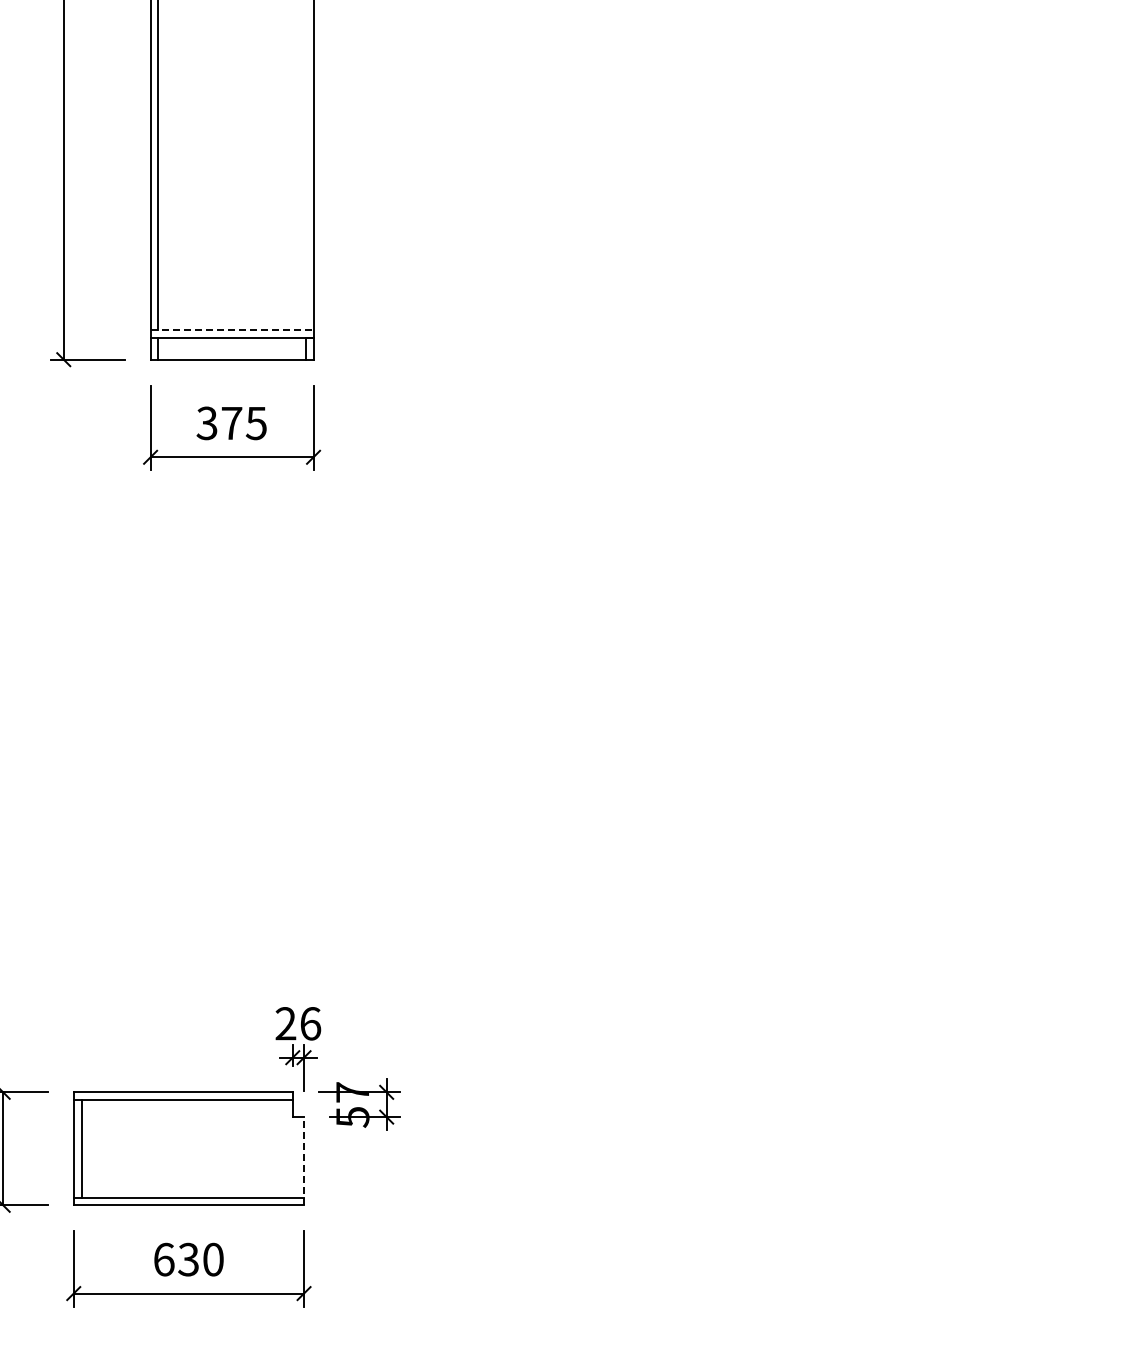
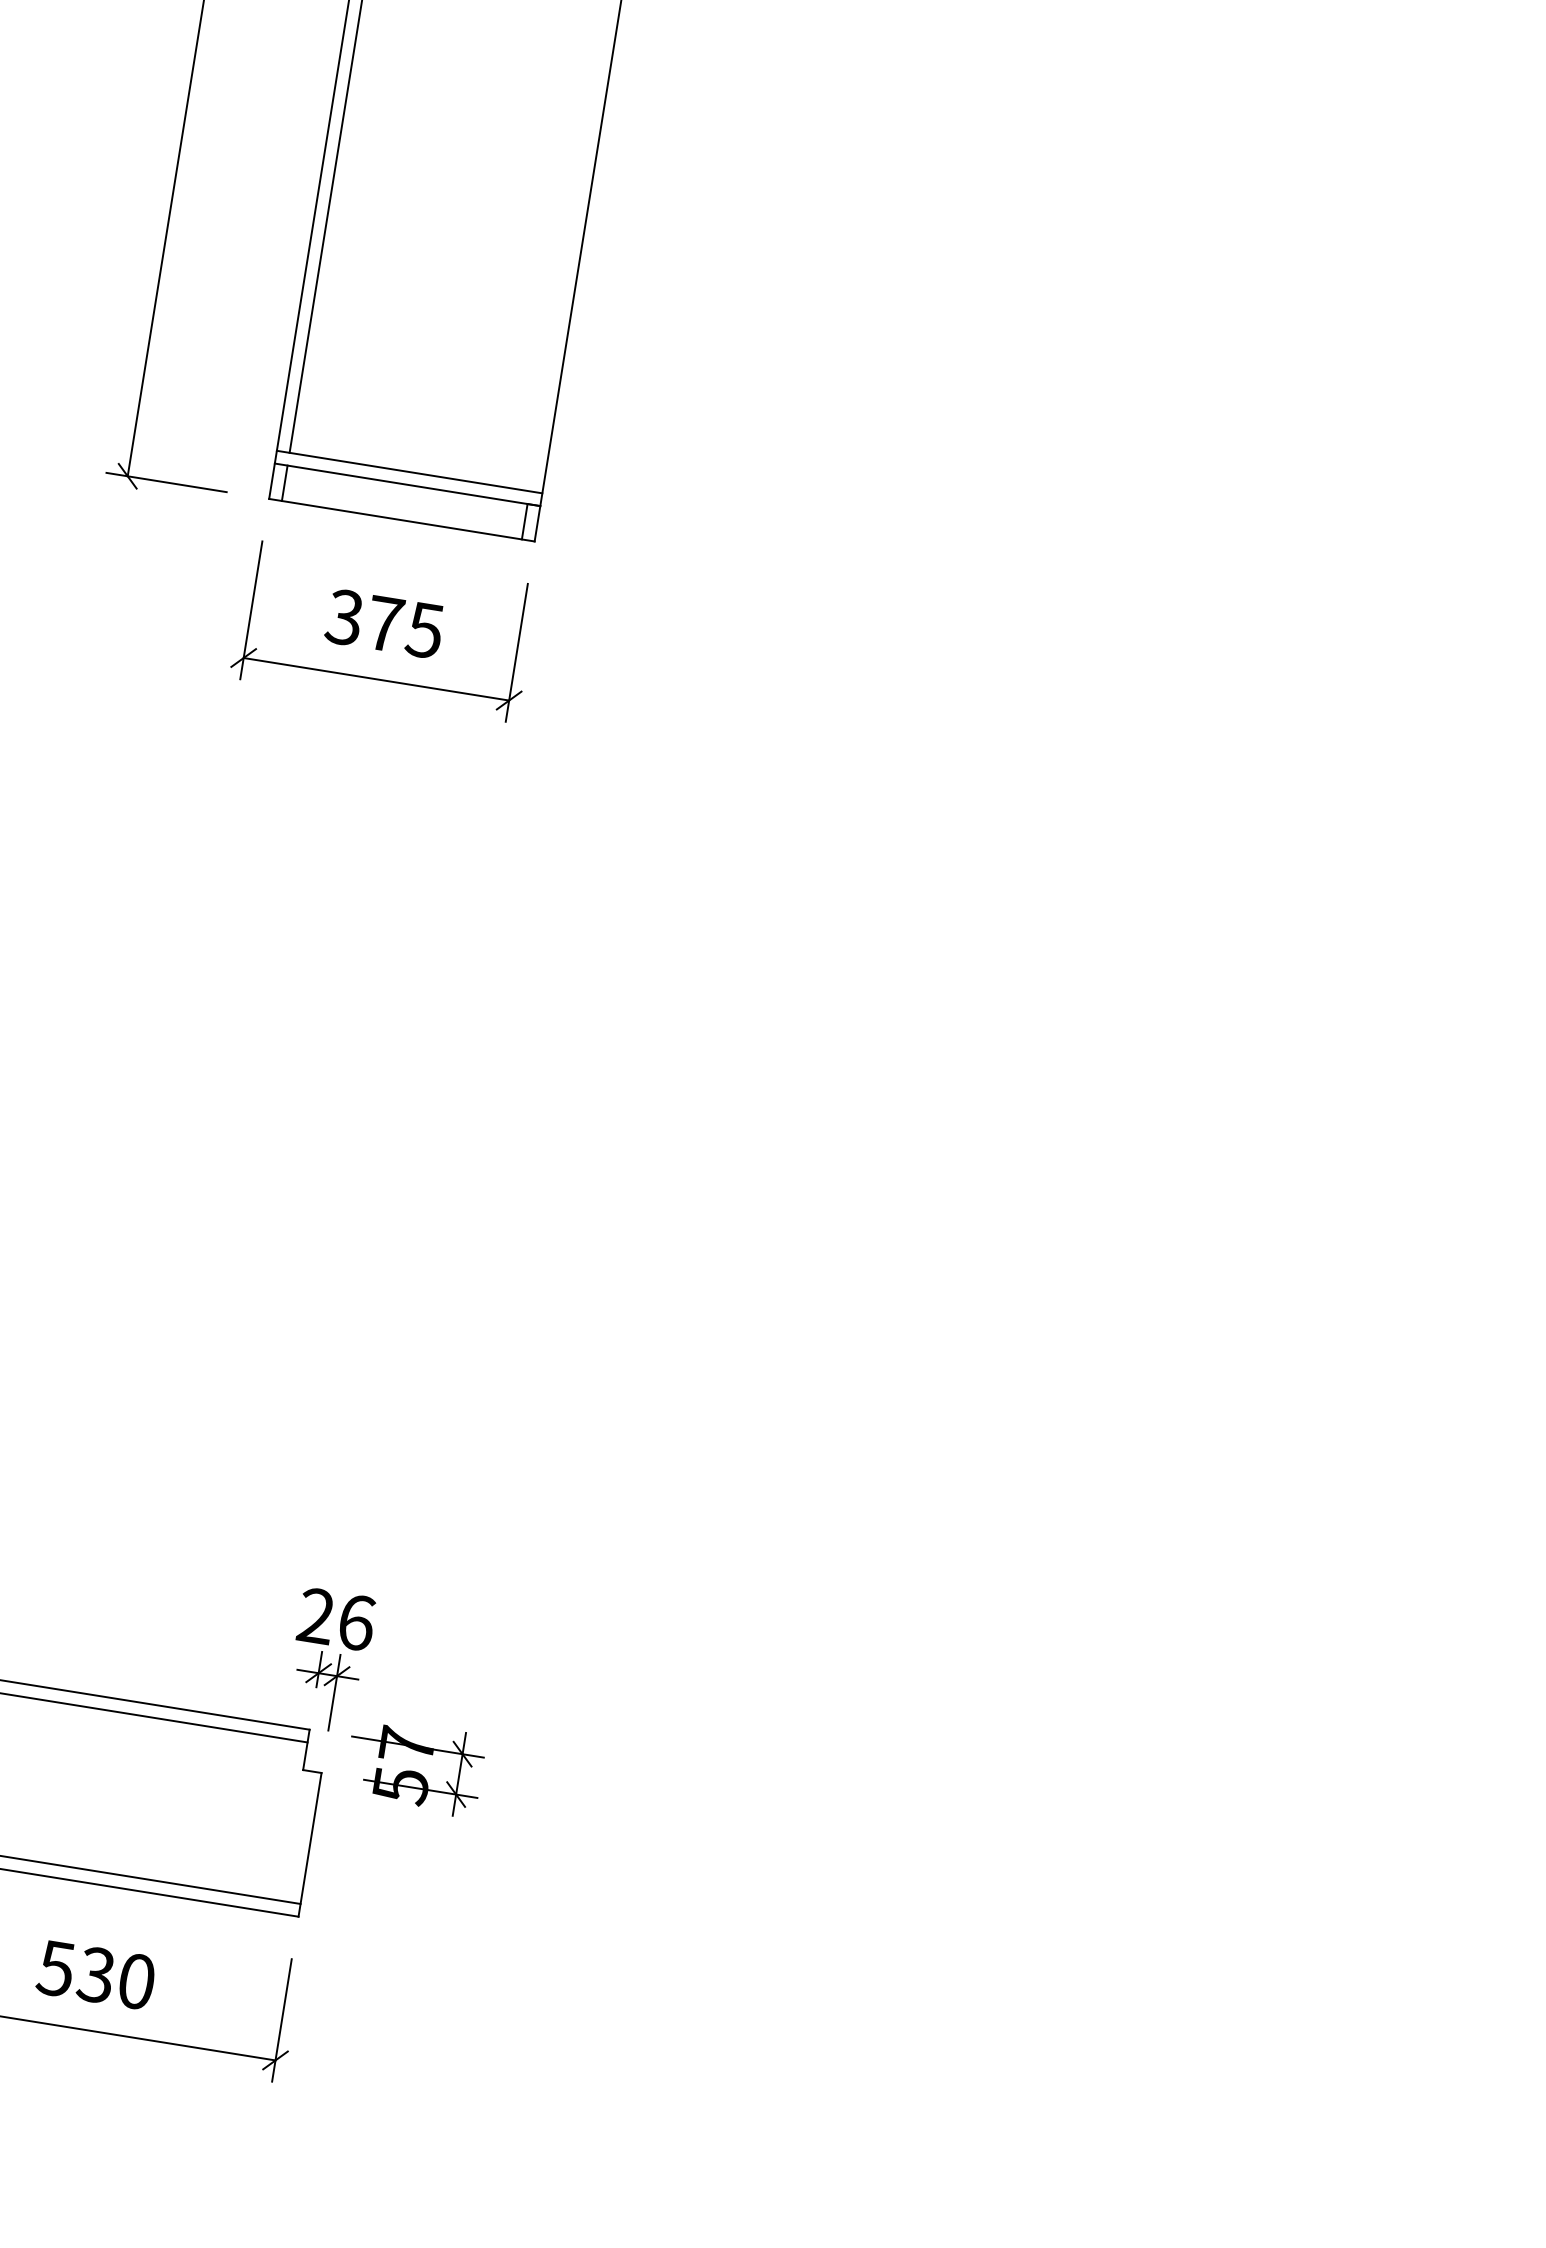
line: (232, 330) -> (410, 472), dashed -> solid
line: (304, 1160) -> (310, 1843), dashed -> solid
text: (163, 1259) -> (55, 1968), 630 -> 530

